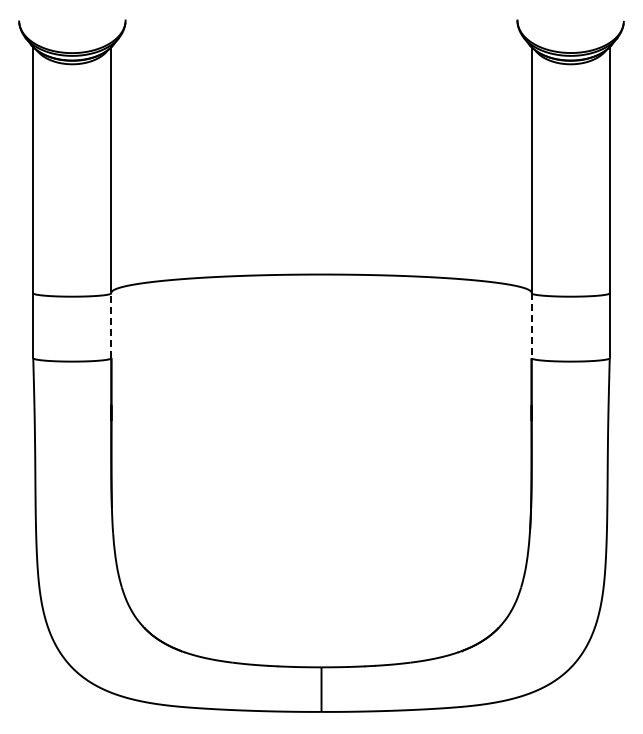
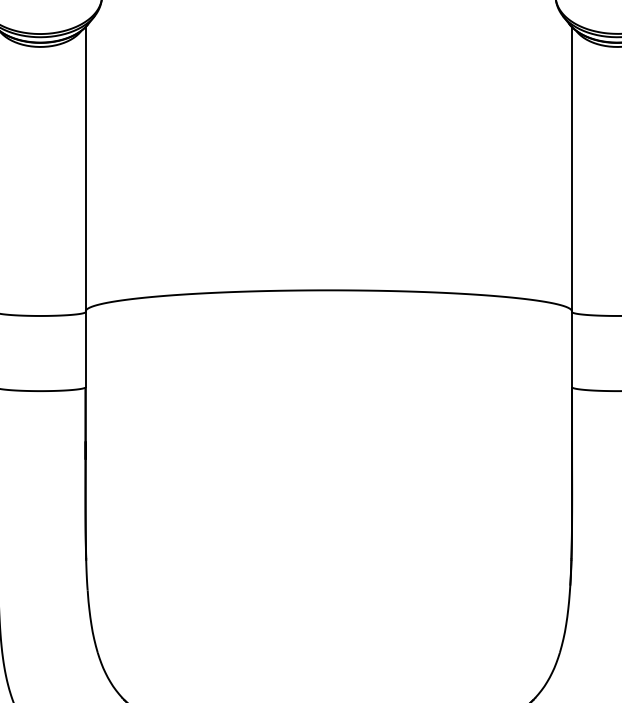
line: (111, 325) -> (85, 349), dashed -> solid
line: (531, 326) -> (571, 350), dashed -> solid

